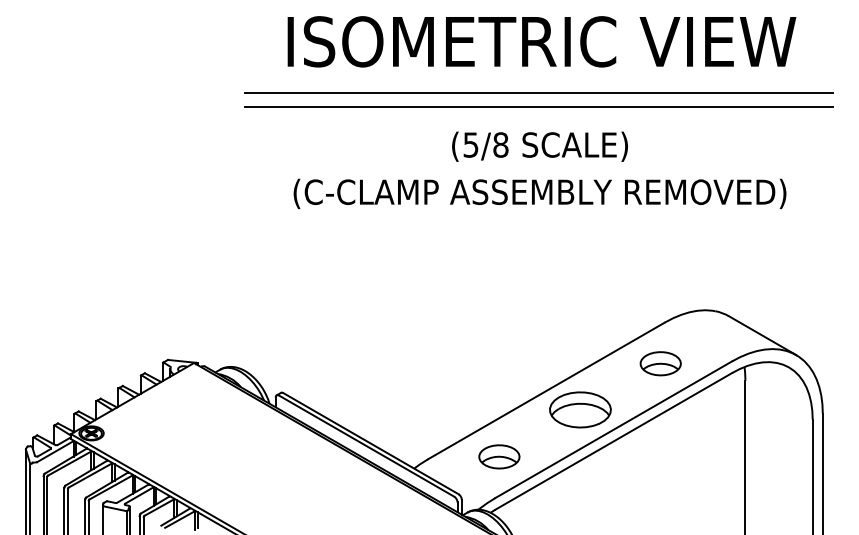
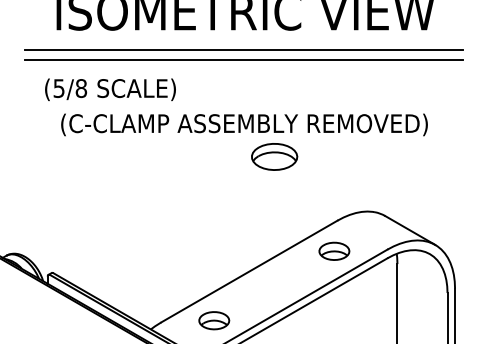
text: (539, 146) -> (110, 89), moved
part: (580, 409) -> (274, 156), moved

